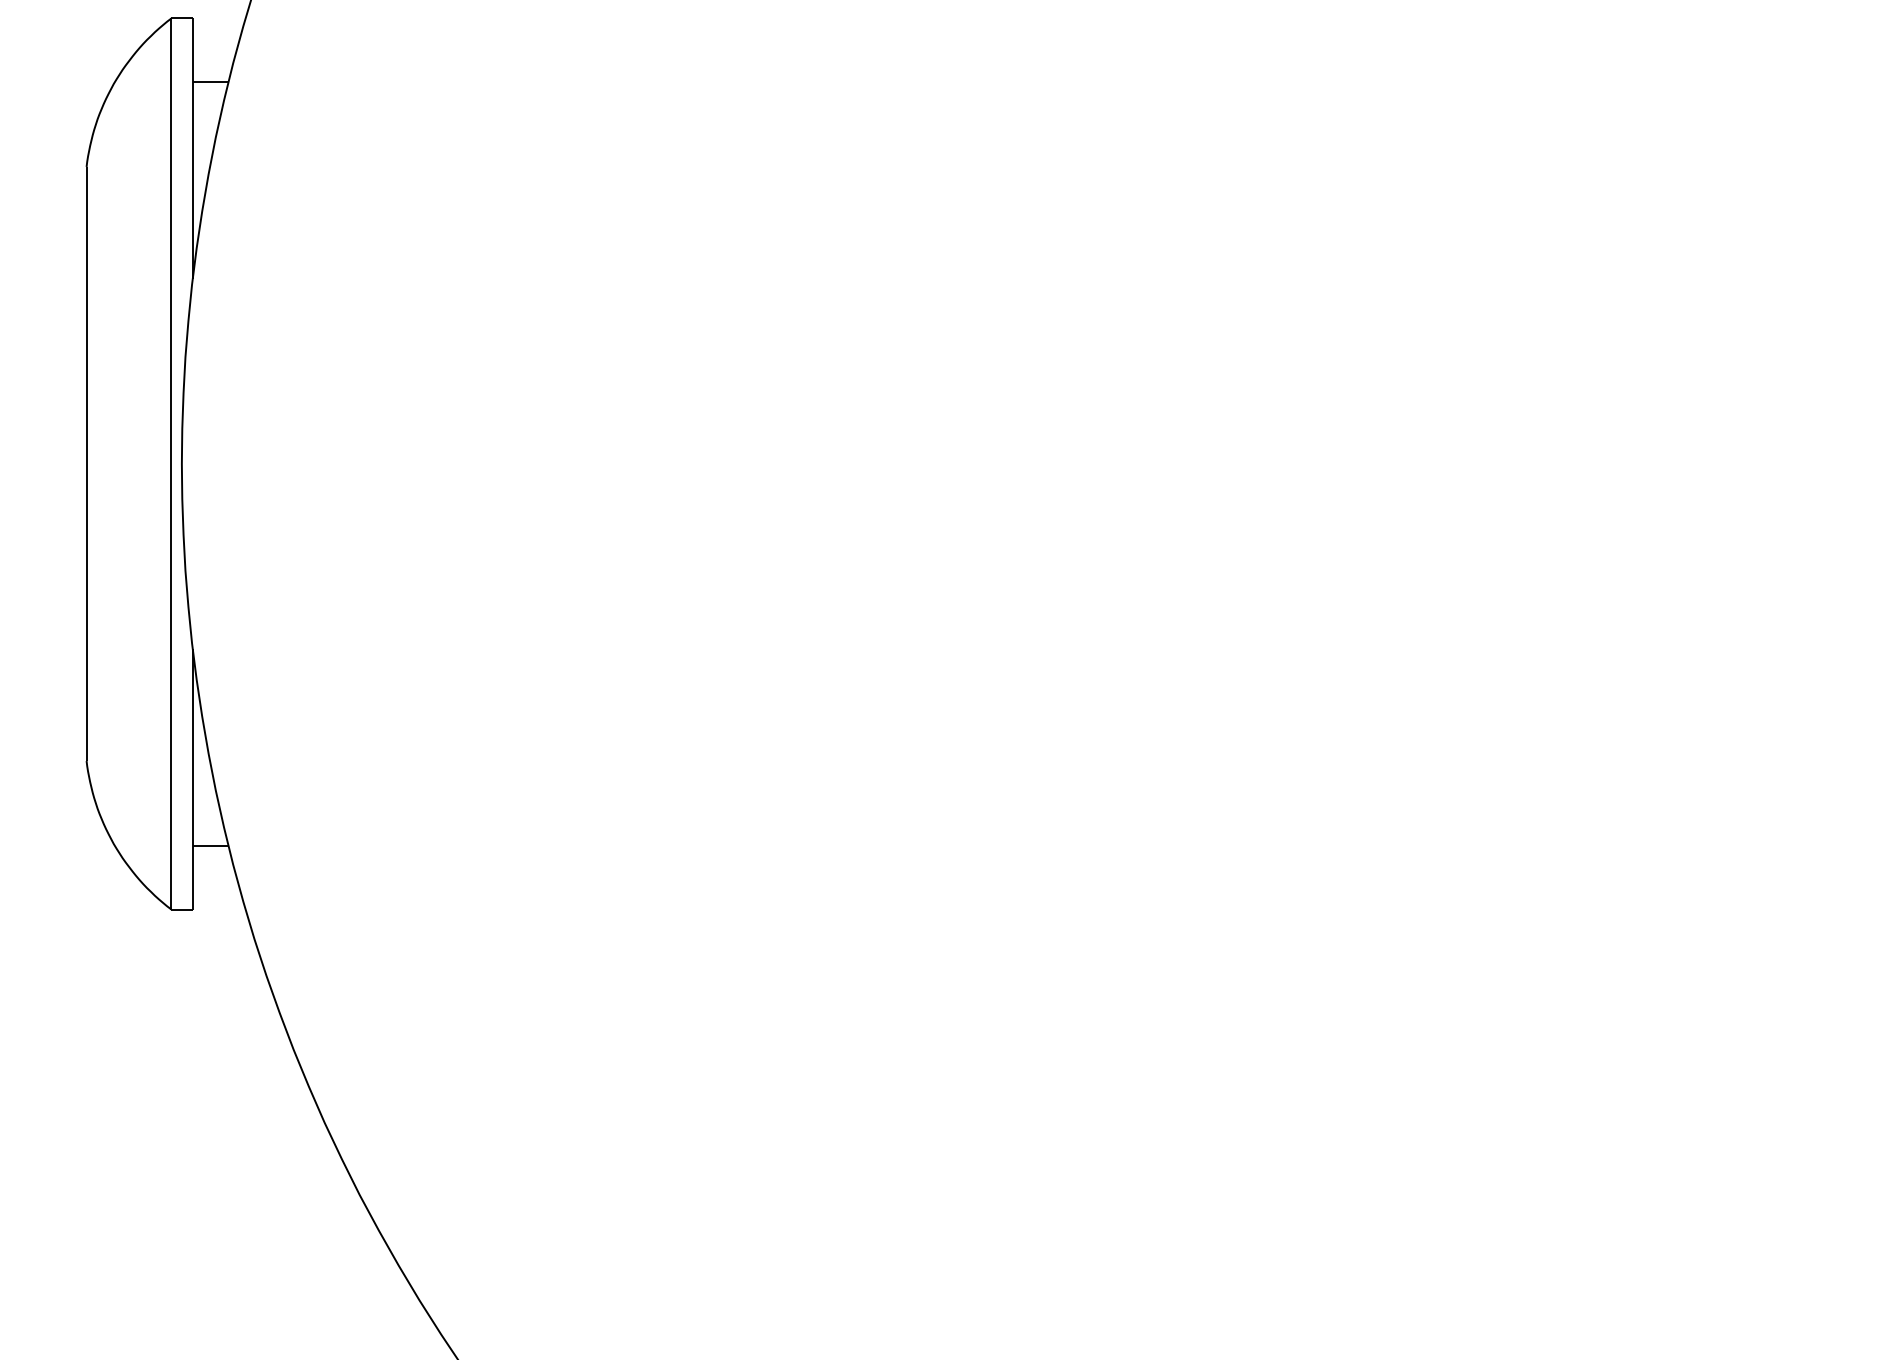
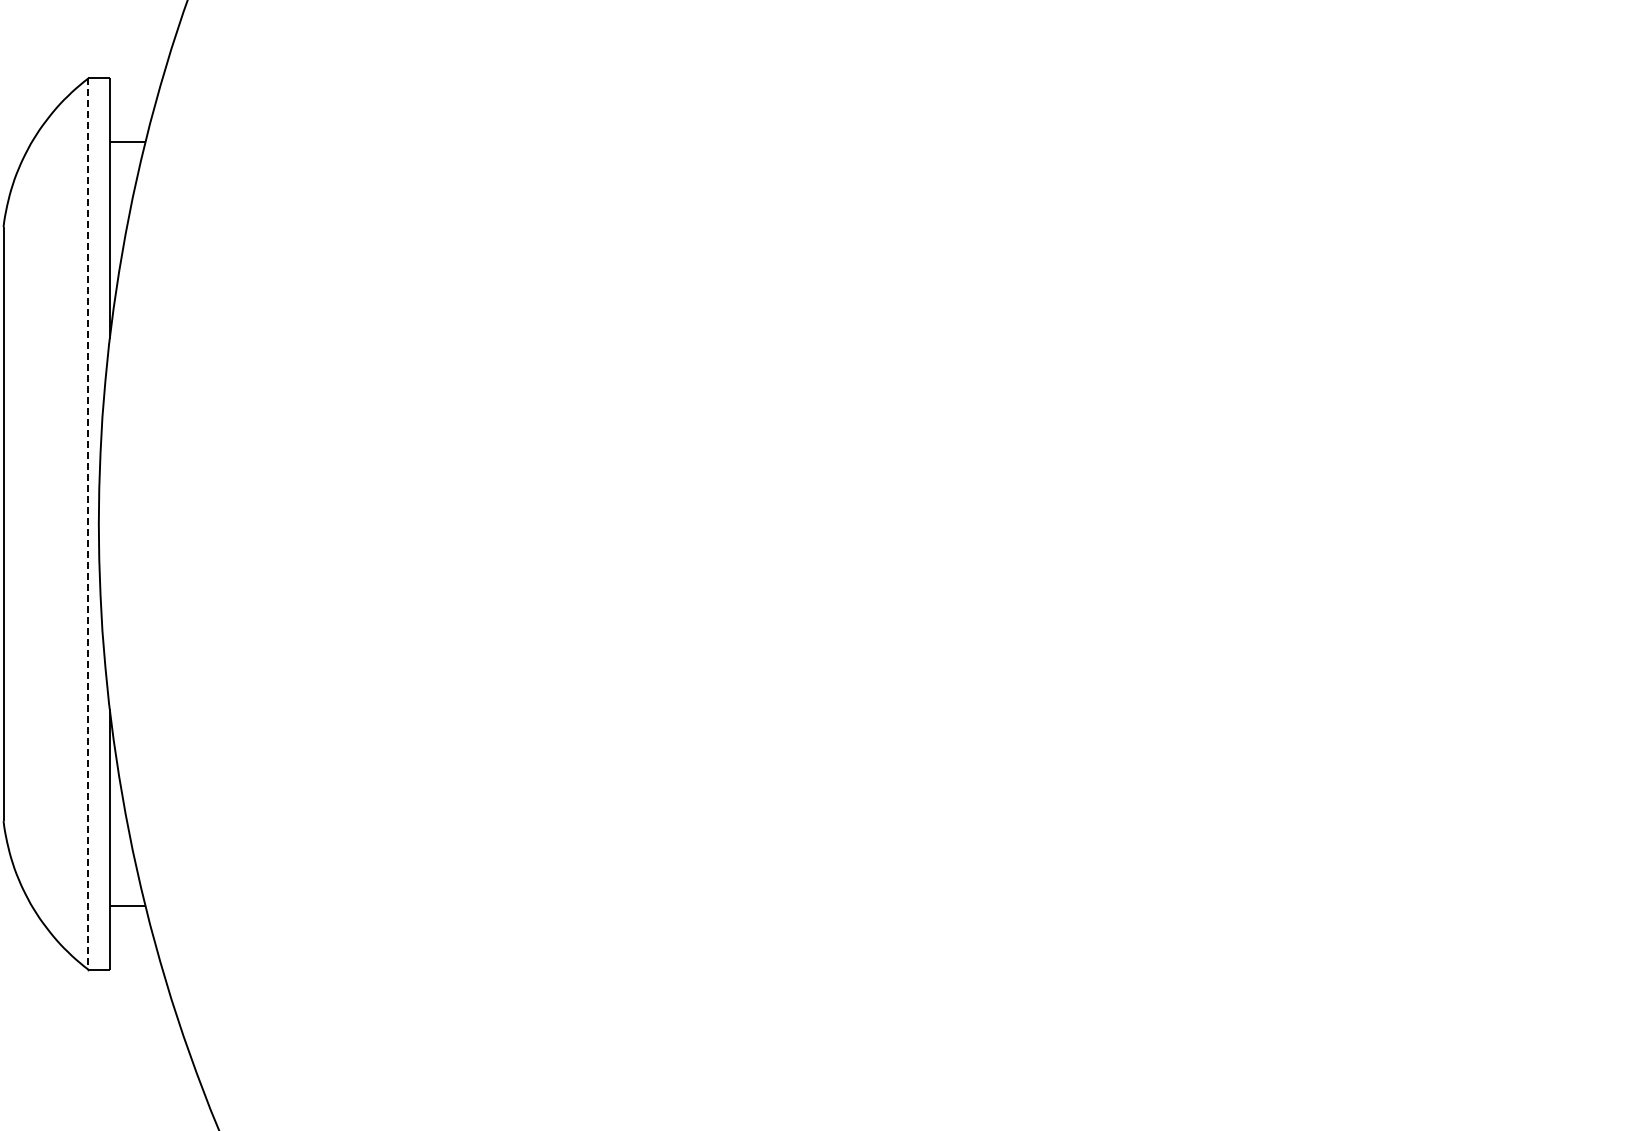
line: (171, 464) -> (88, 524), solid -> dashed

